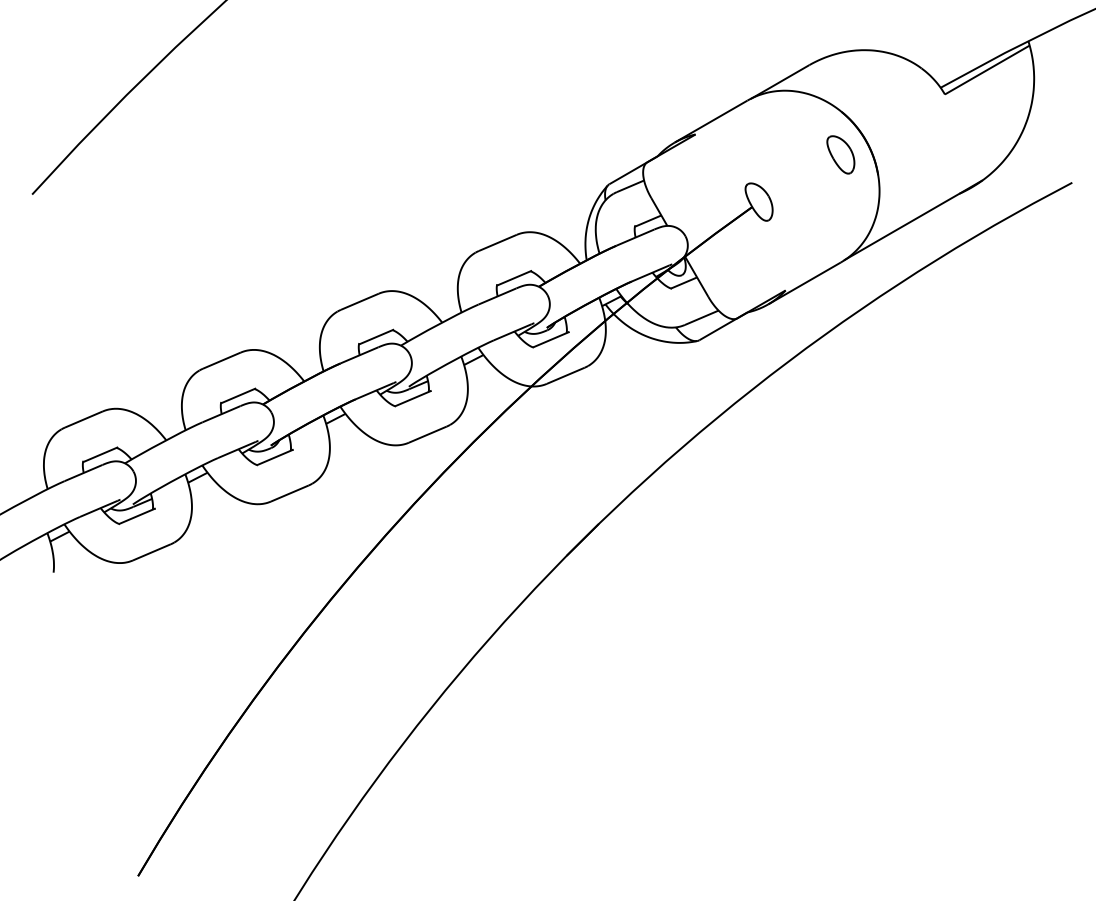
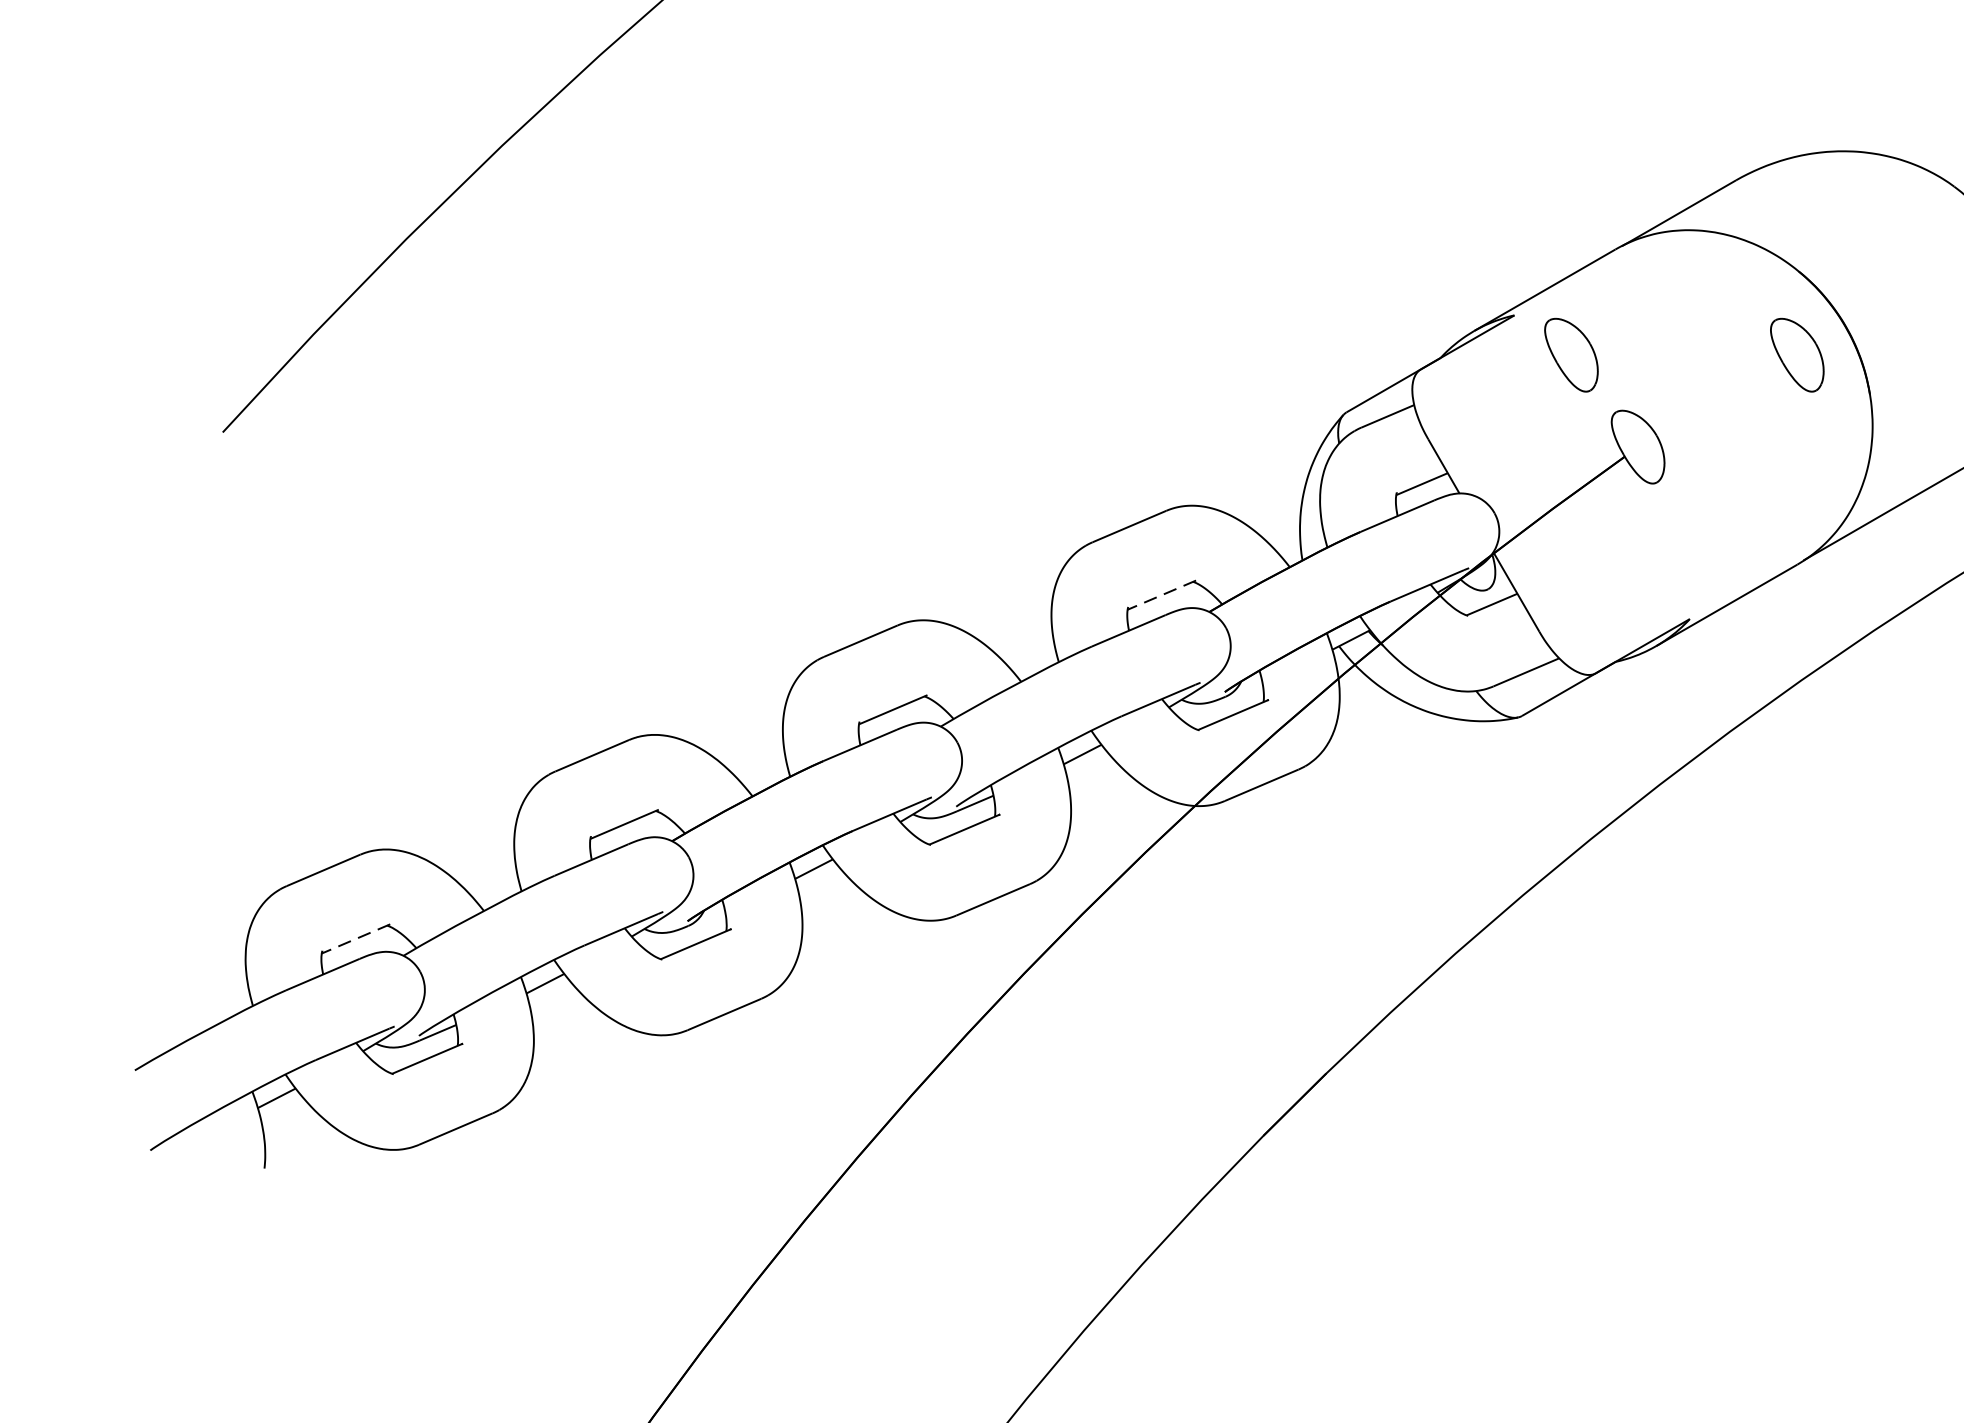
part: (724, 154) -> (1570, 354), added
line: (514, 278) -> (1161, 595), solid -> dashed
line: (100, 454) -> (355, 938), solid -> dashed

